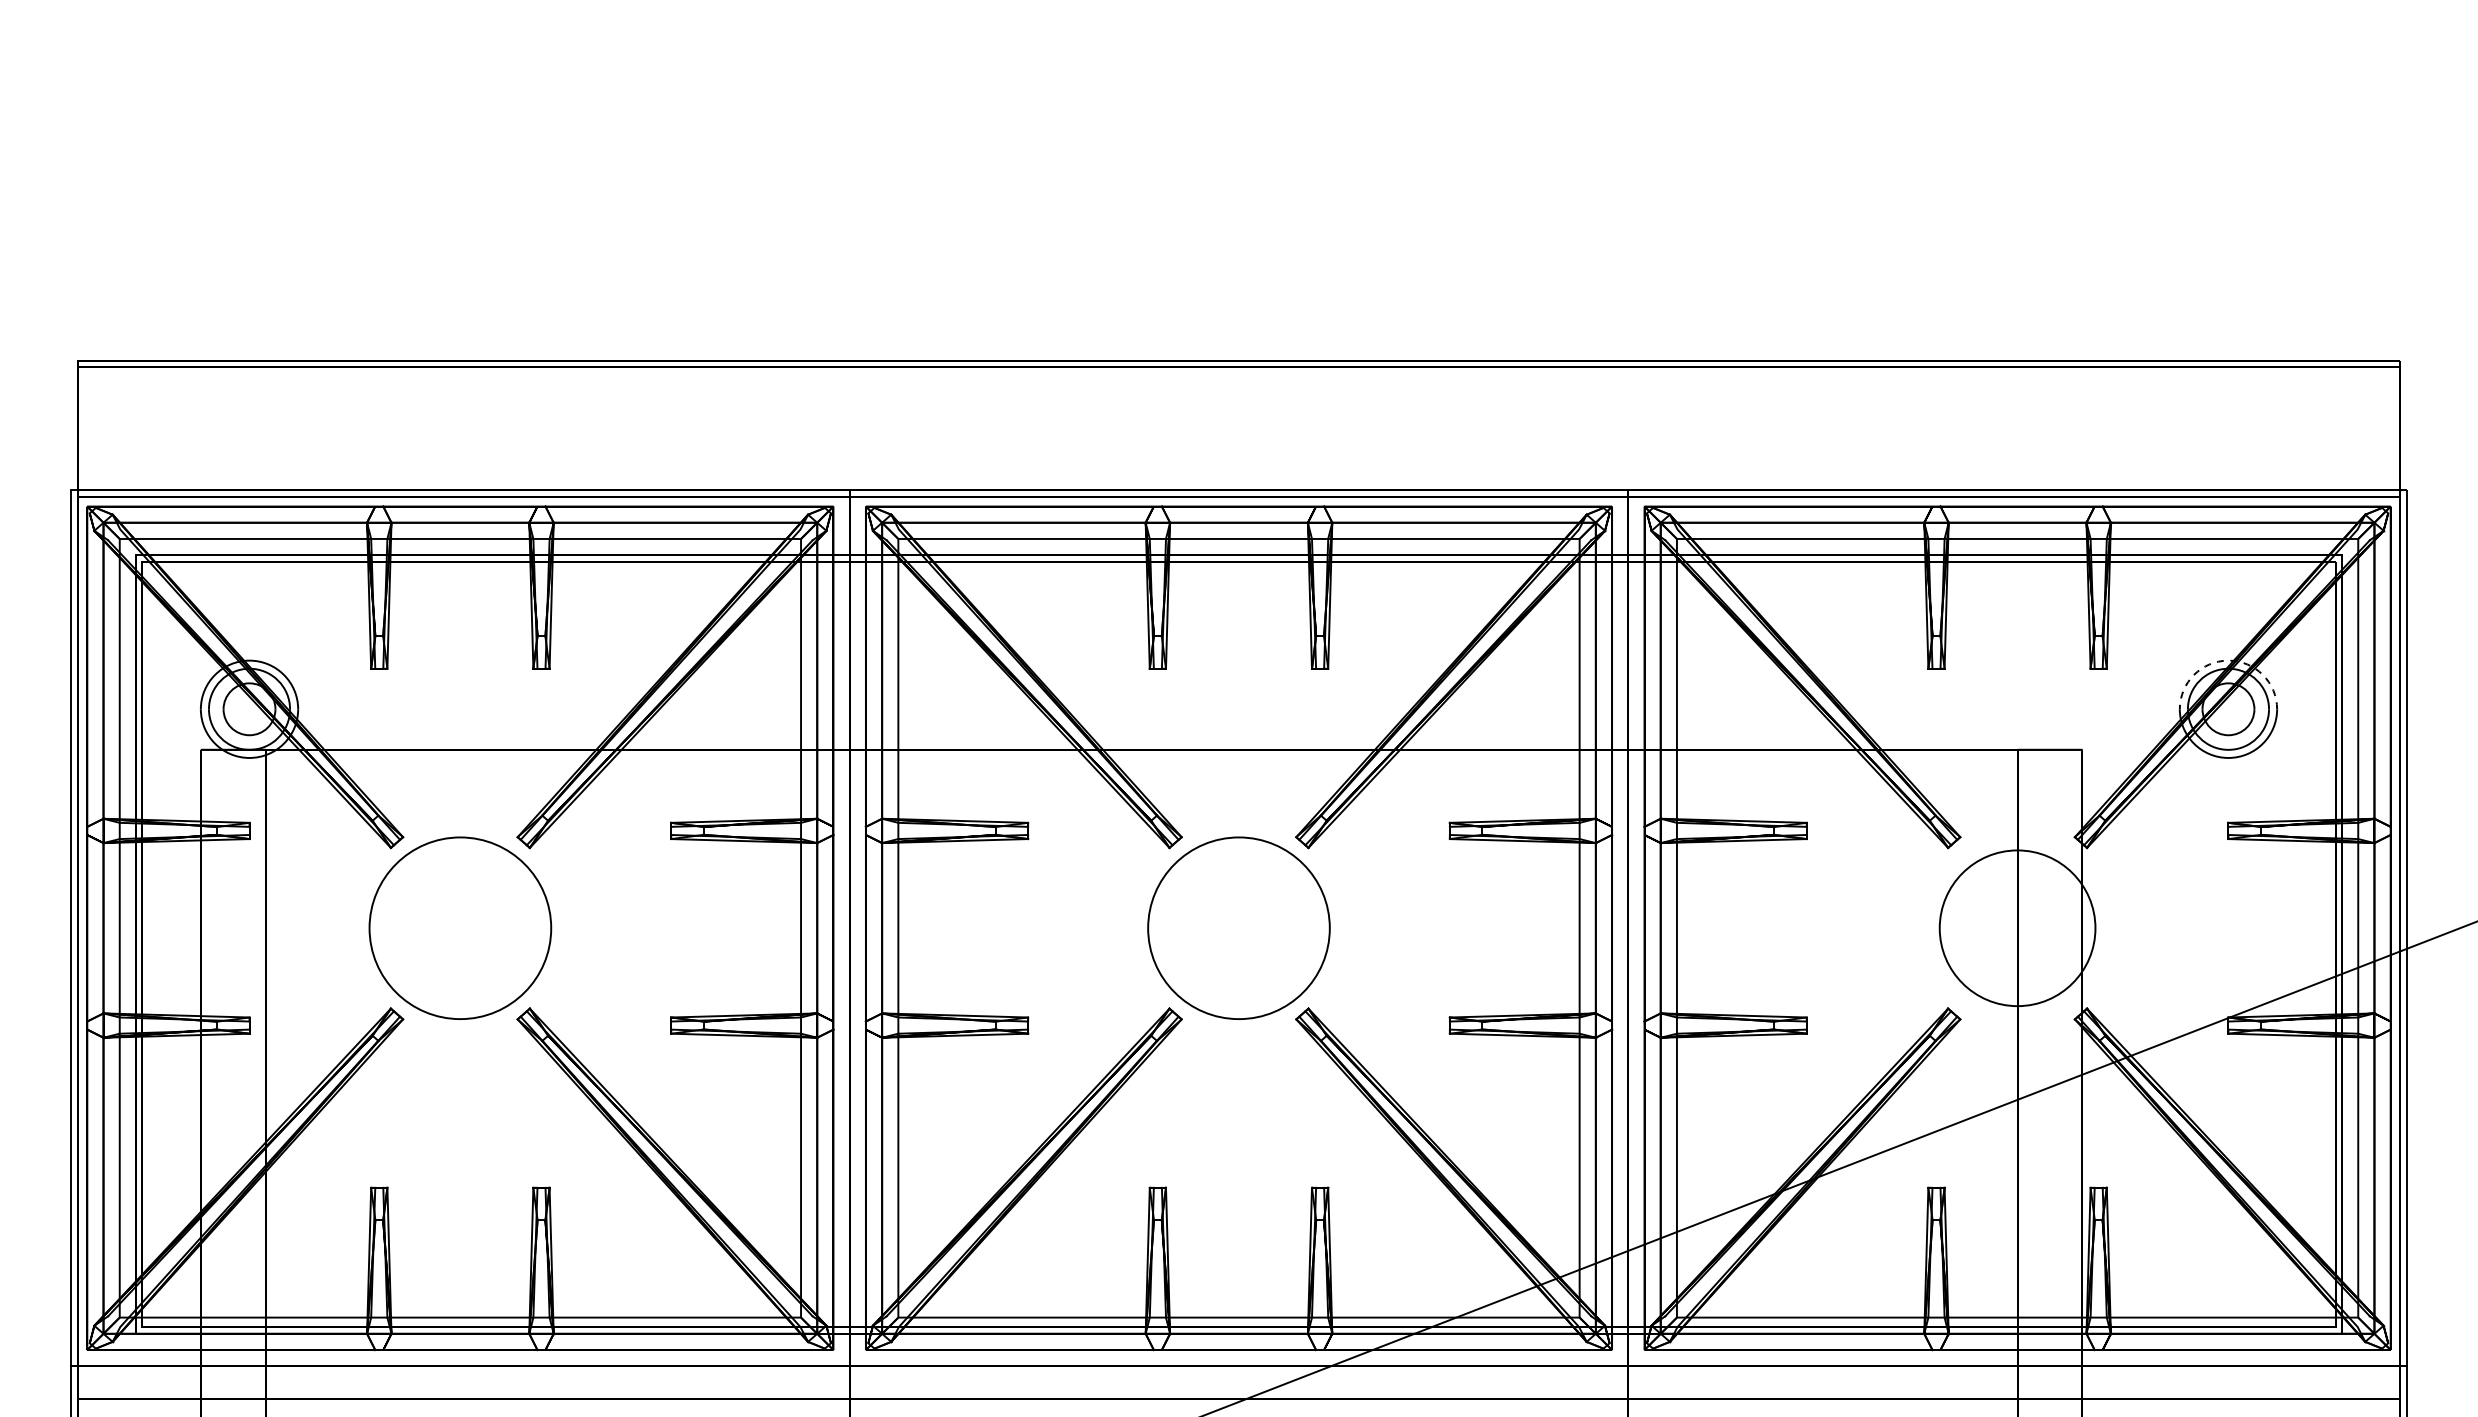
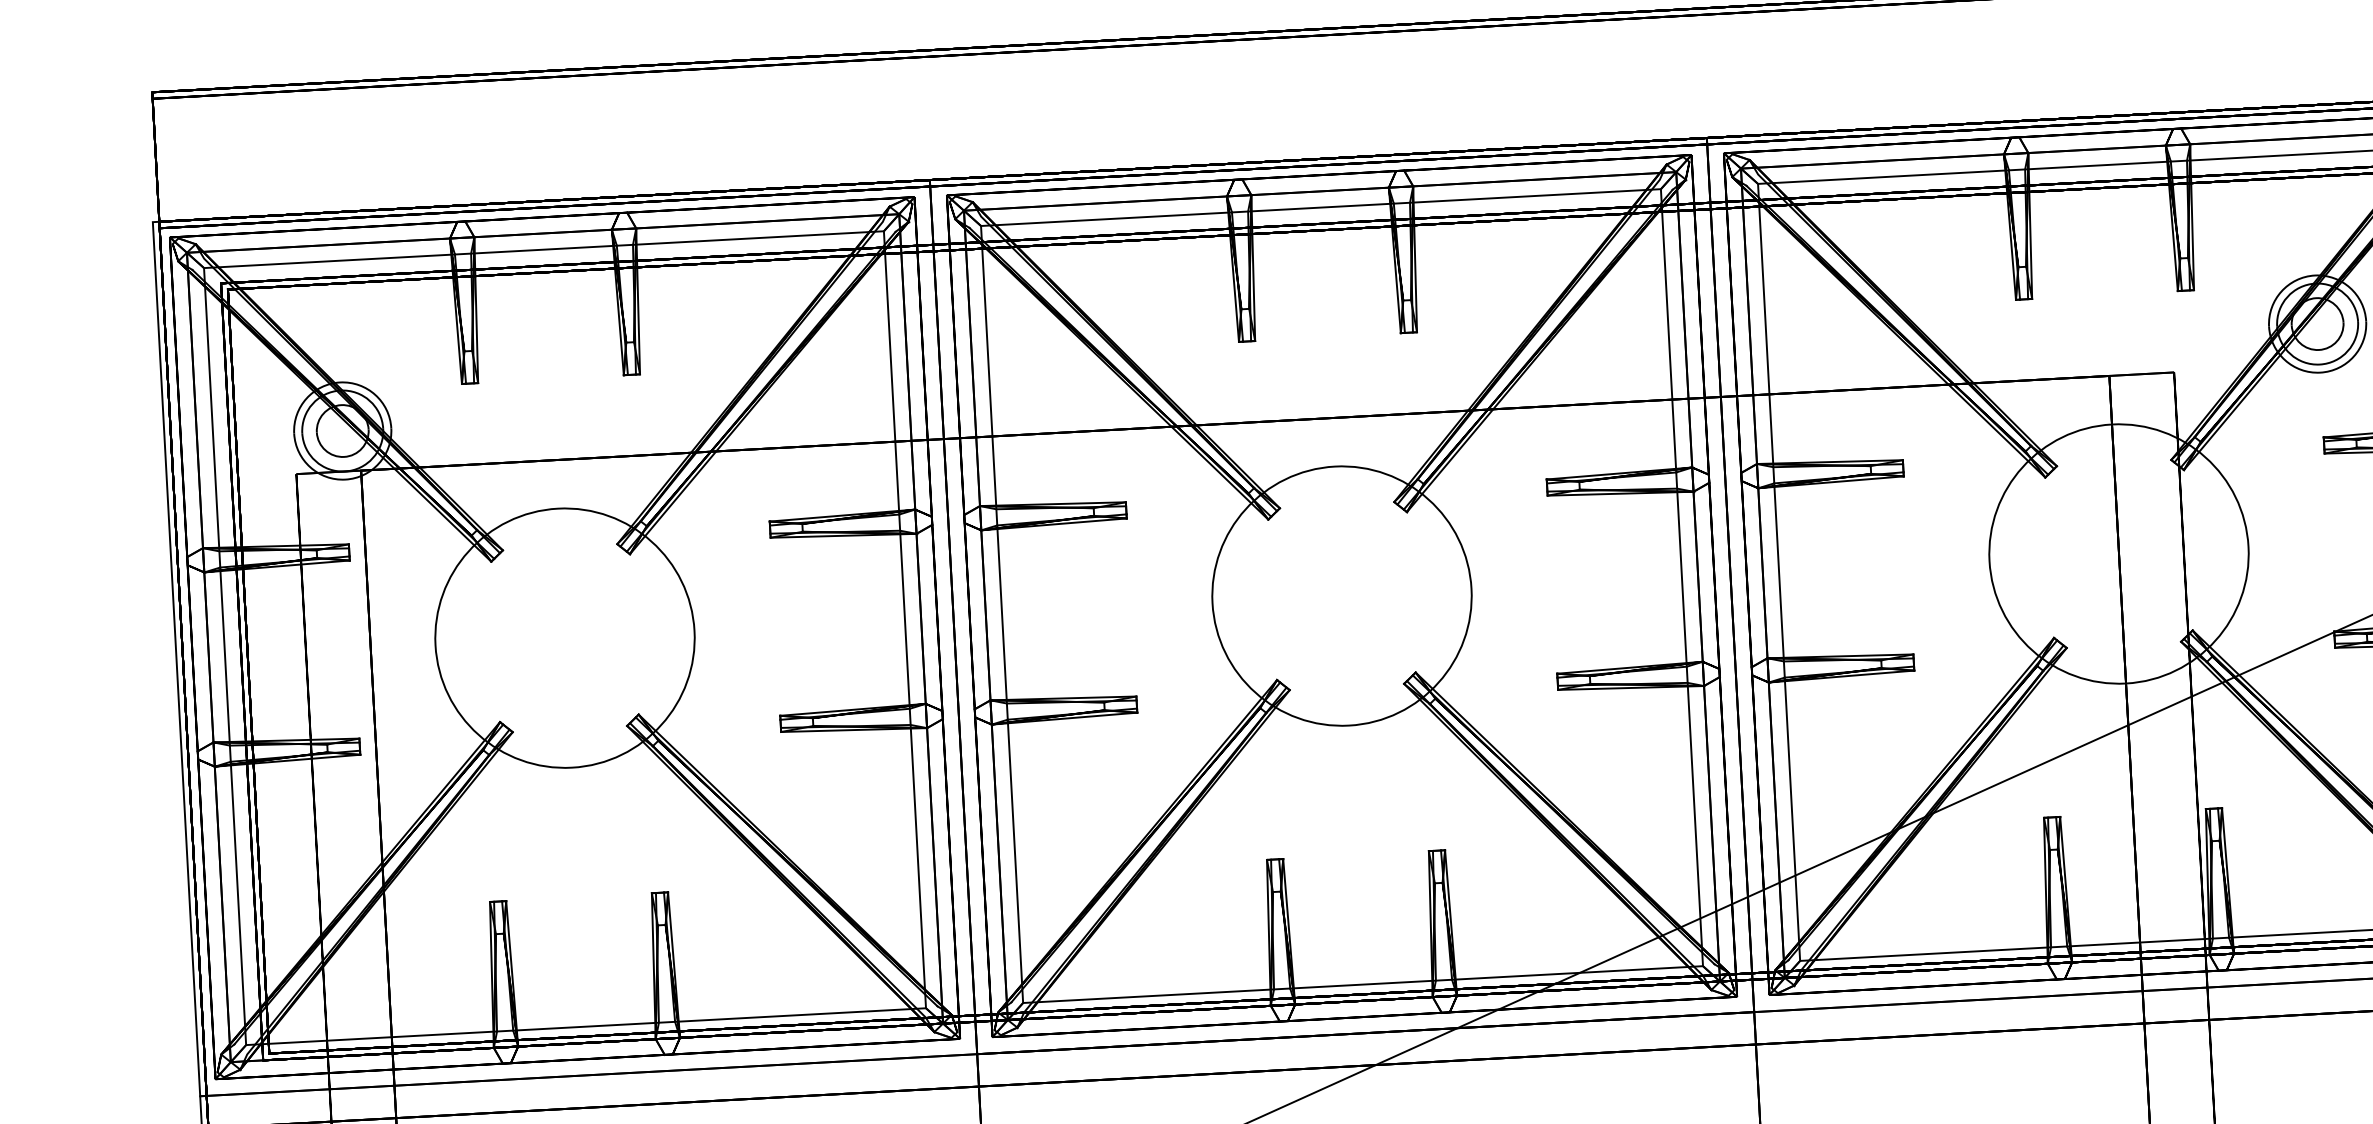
arc: (2228, 660) -> (2315, 275), dashed -> solid
circle: (460, 928) -> (565, 638), size x1.43
circle: (1238, 928) -> (1341, 596), size x1.43
circle: (2017, 928) -> (2118, 554), size x1.67

